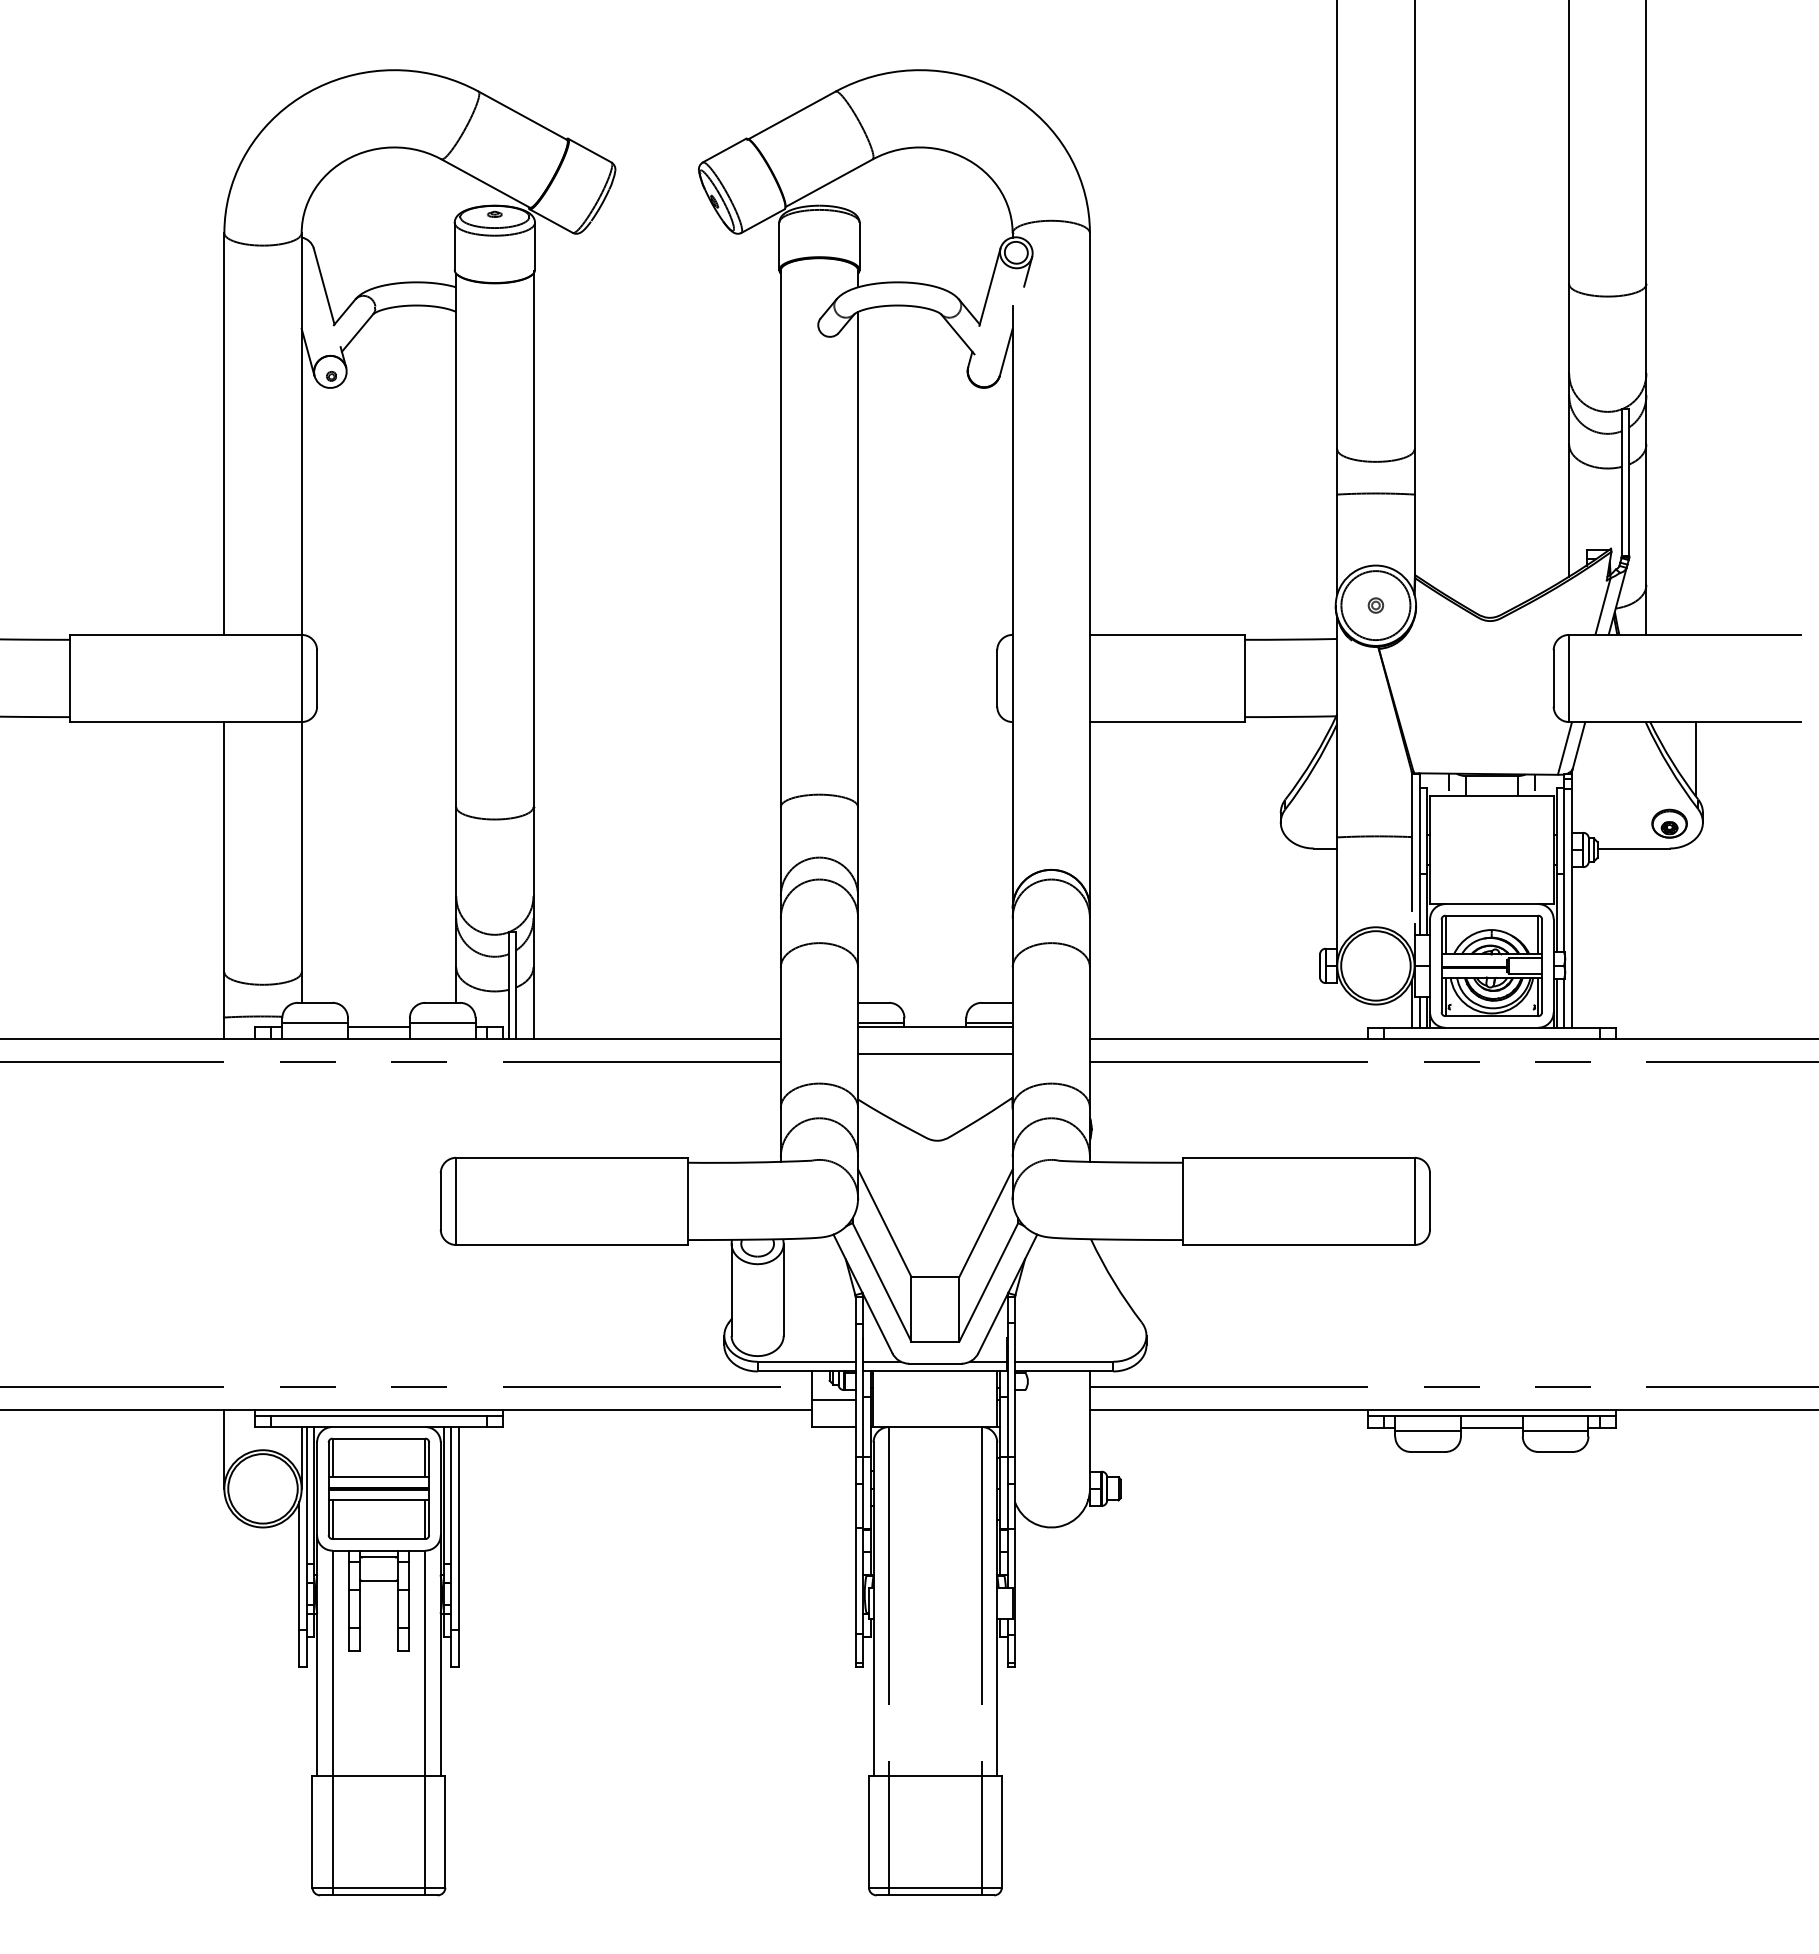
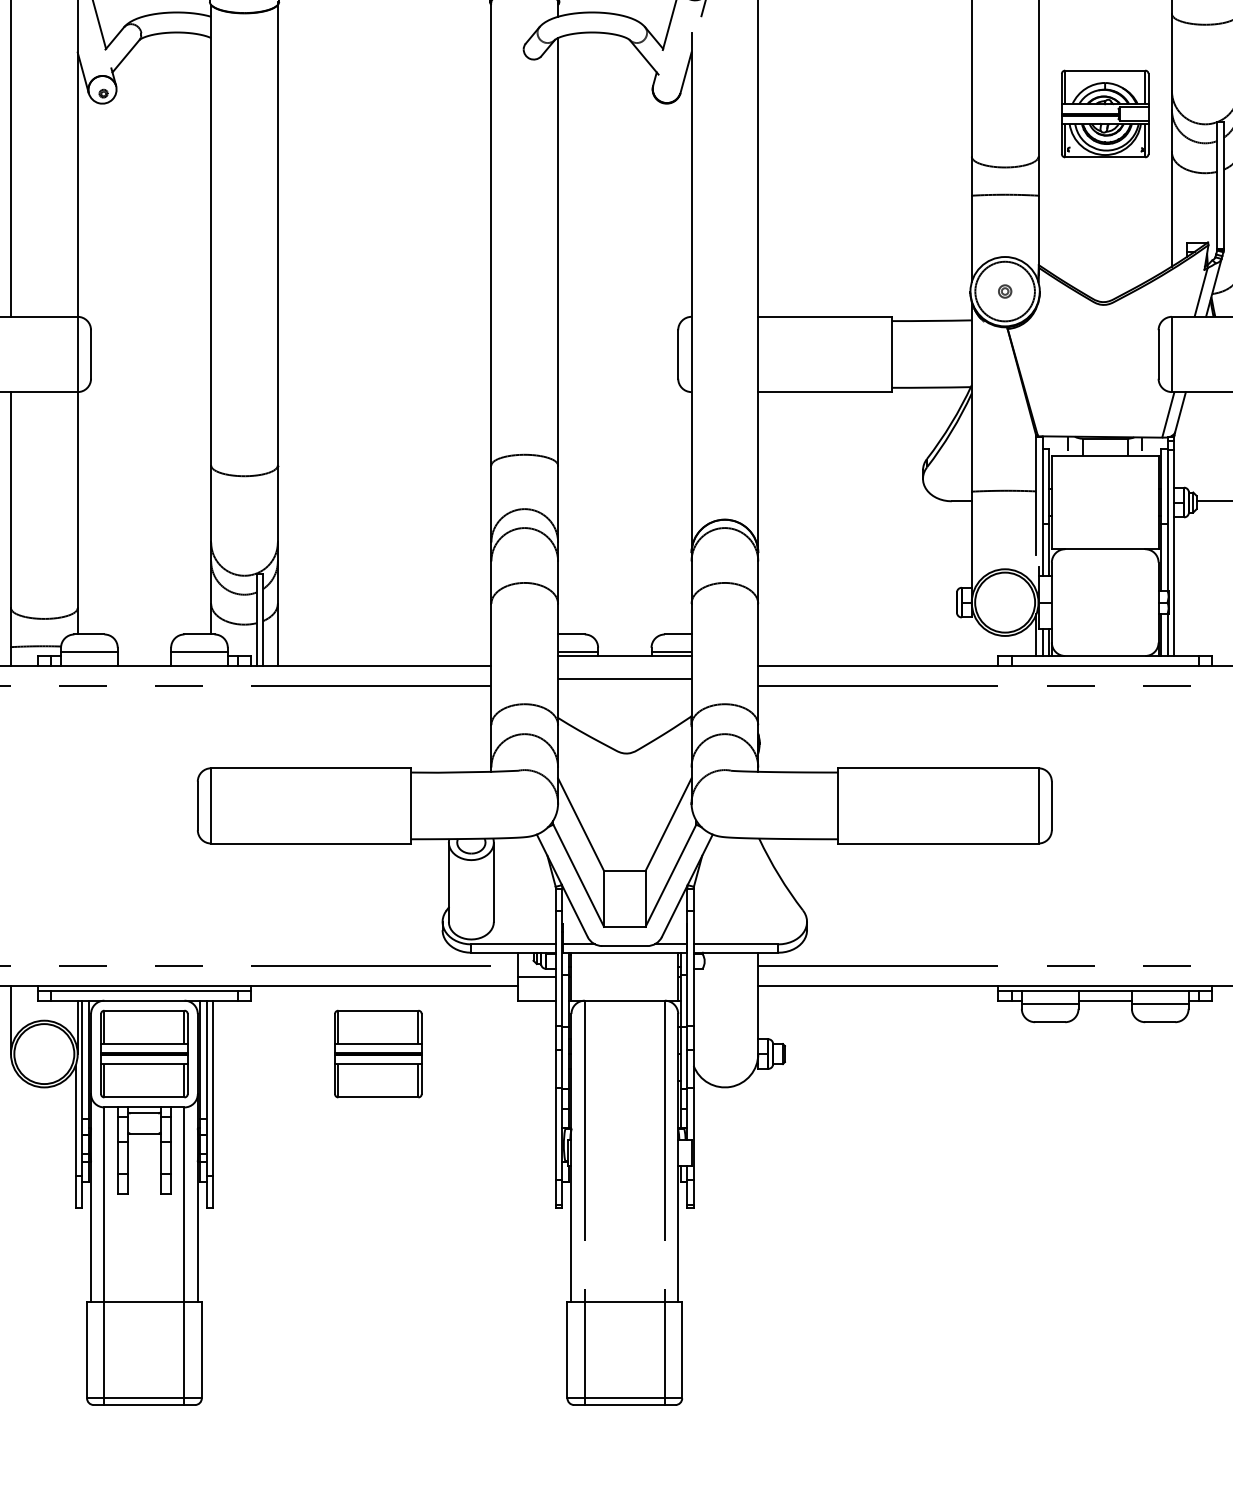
part: (1491, 965) -> (1104, 113), moved
line: (378, 1027) -> (144, 655), removed
part: (649, 1488) -> (378, 1053), added

